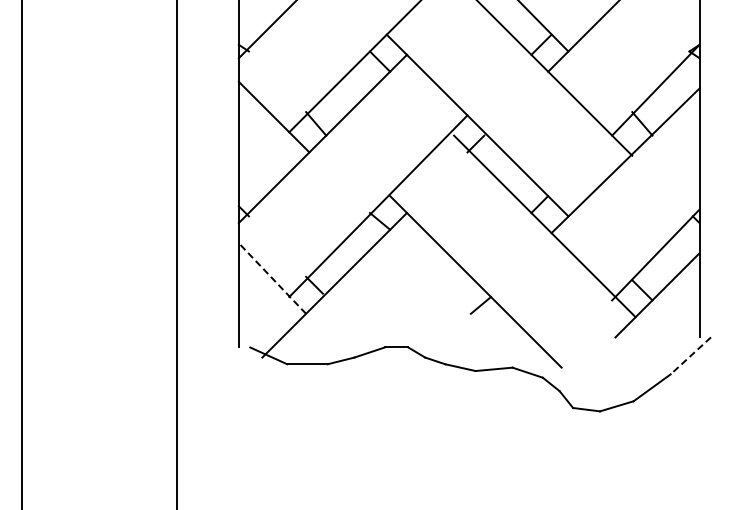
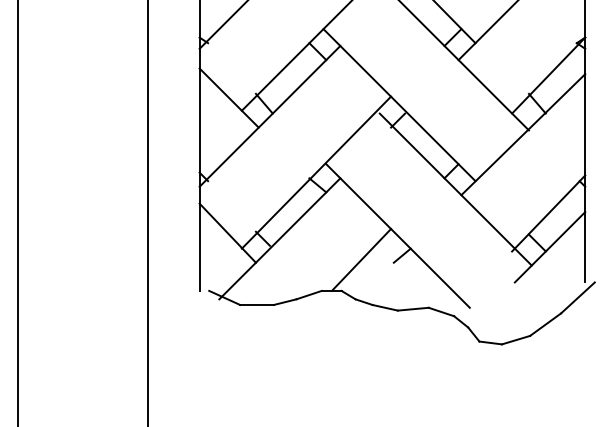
line: (272, 278) -> (227, 233), dashed -> solid
line: (431, 310) -> (360, 259), added
line: (690, 356) -> (577, 298), dashed -> solid

